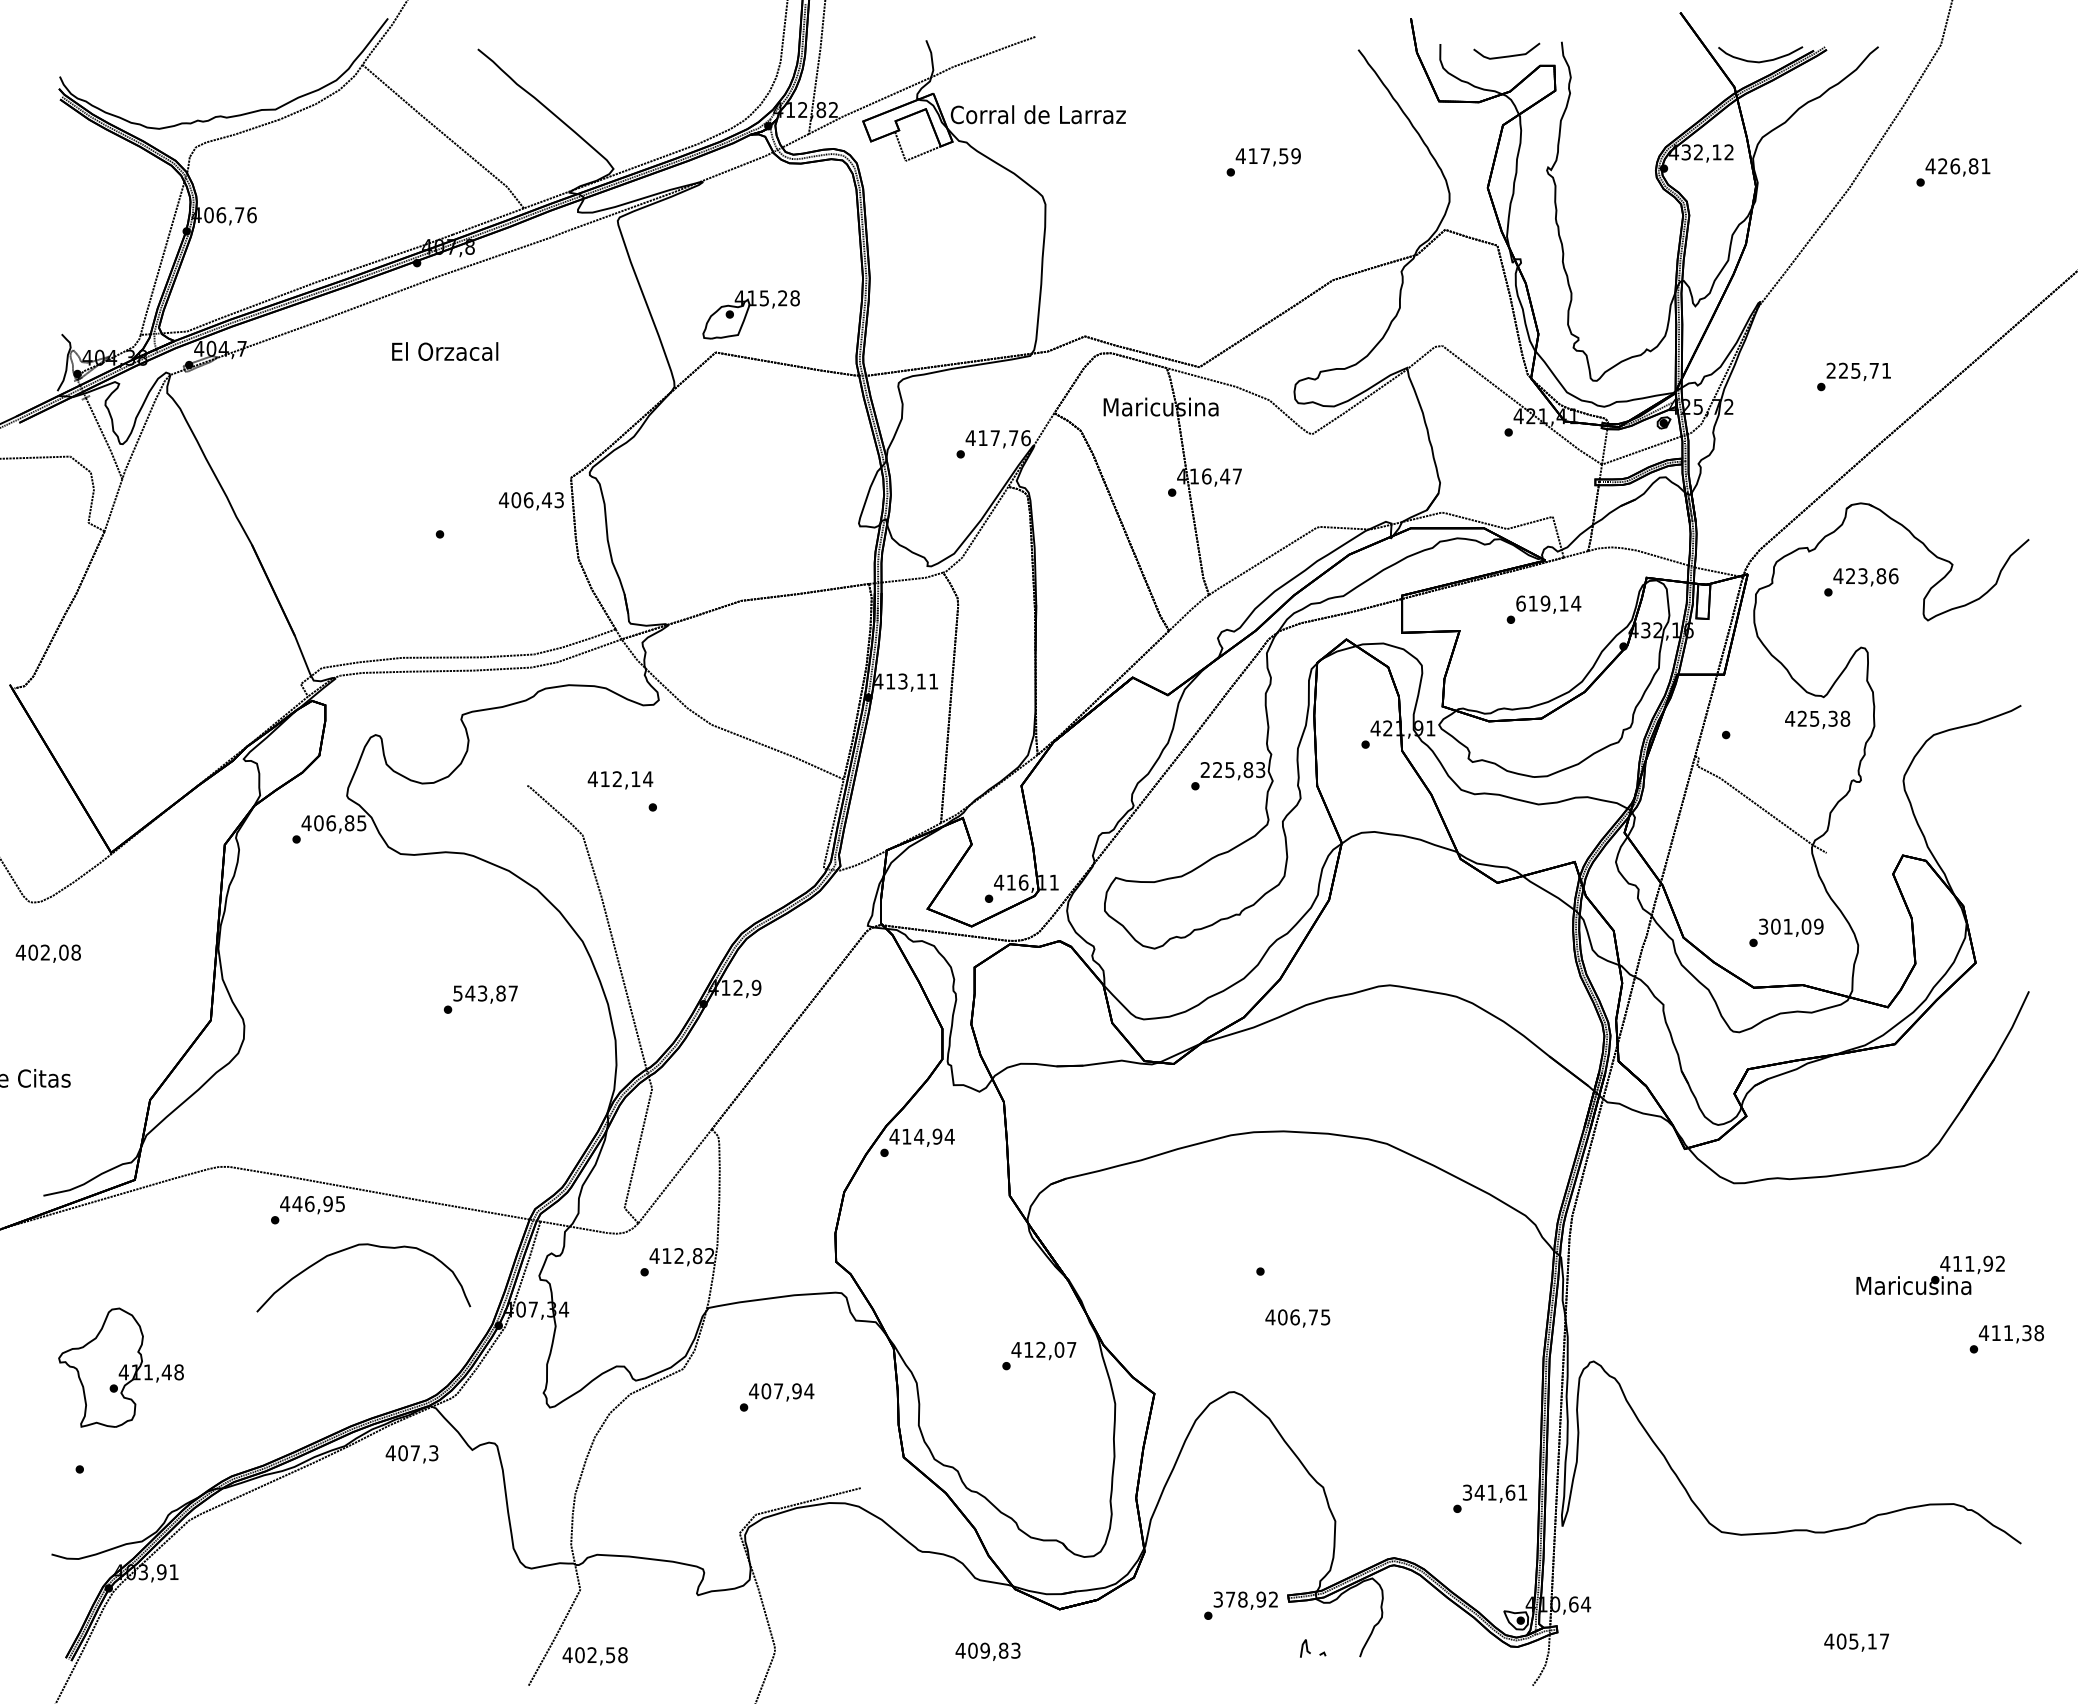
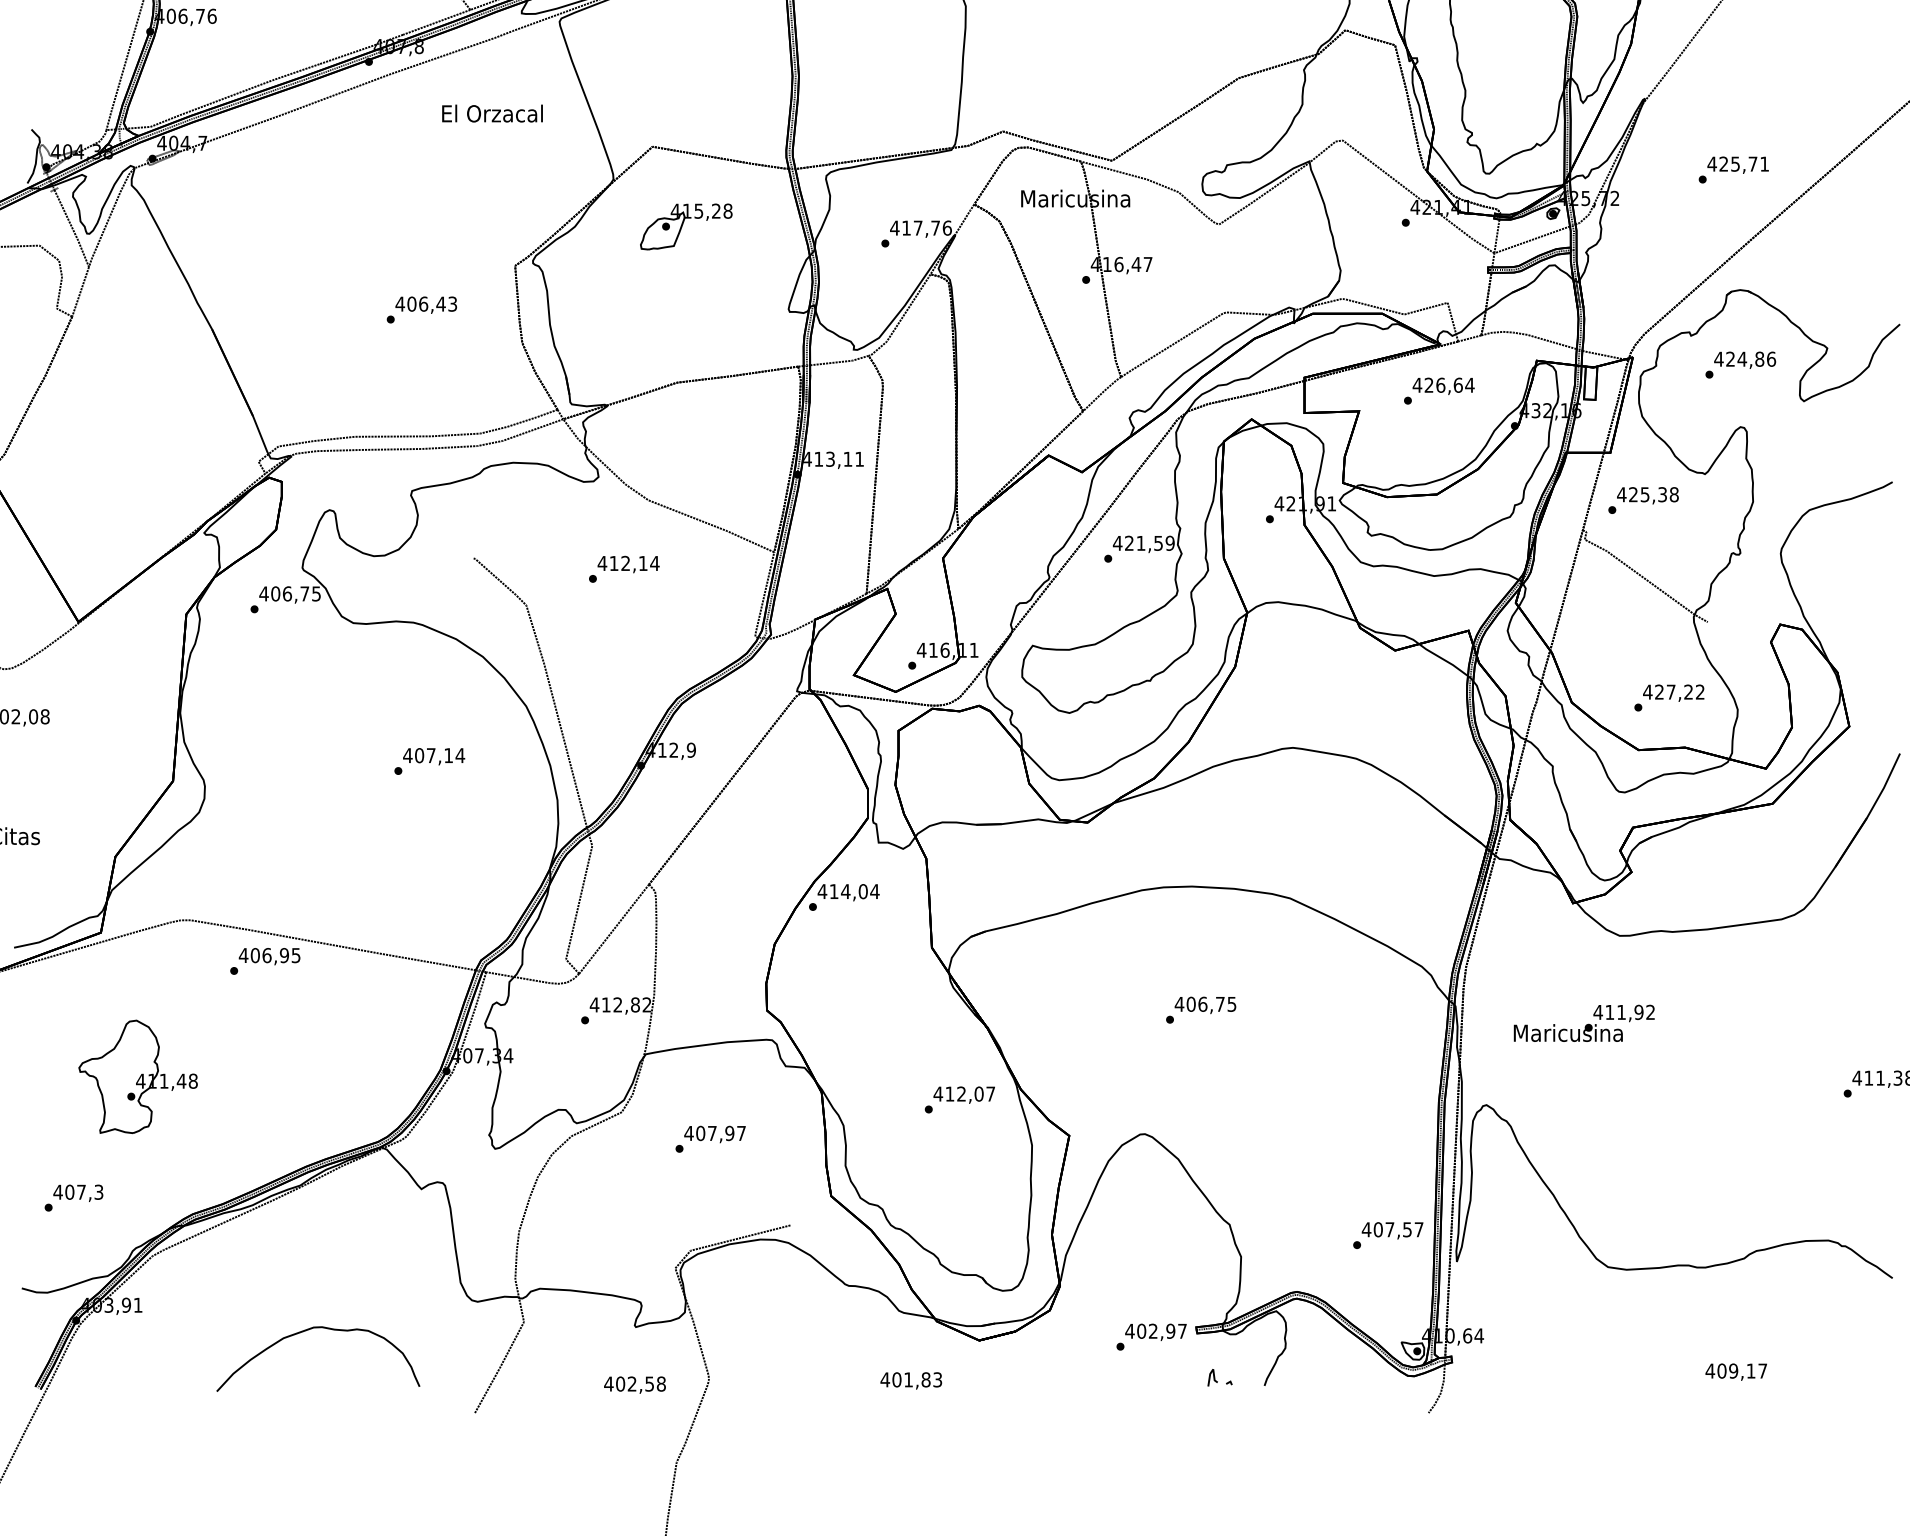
part: (750, 314) -> (685, 226), moved
text: (445, 351) -> (492, 113), moved
text: (1831, 370) -> (1712, 163), 225,71 -> 425,71
text: (531, 501) -> (426, 305), moved
text: (1862, 576) -> (1741, 359), 423,86 -> 424,86
text: (1541, 603) -> (1436, 385), 619,14 -> 426,64
text: (1817, 719) -> (1647, 495), moved
text: (1232, 770) -> (1143, 543), 225,83 -> 421,59
text: (620, 780) -> (628, 564), moved
text: (349, 823) -> (304, 594), 406,85 -> 406,75
text: (1790, 926) -> (1673, 691), 301,09 -> 427,22
text: (485, 993) -> (433, 755), 543,87 -> 407,14
text: (937, 1136) -> (863, 891), 414,94 -> 414,04
text: (297, 1204) -> (255, 956), 446,95 -> 406,95
curve: (354, 1247) -> (309, 1330), moved
text: (1930, 1275) -> (1584, 1023), moved
text: (1297, 1318) -> (1205, 1005), moved
part: (120, 1367) -> (137, 1076), moved
text: (809, 1391) -> (741, 1133), 407,94 -> 407,97
text: (411, 1454) -> (77, 1193), moved
text: (1494, 1492) -> (1392, 1229), 341,61 -> 407,57
text: (1245, 1599) -> (1155, 1331), 378,92 -> 402,97
text: (1853, 1641) -> (1733, 1371), 405,17 -> 409,17
text: (984, 1650) -> (907, 1379), 409,83 -> 401,83
text: (594, 1656) -> (634, 1385), moved

